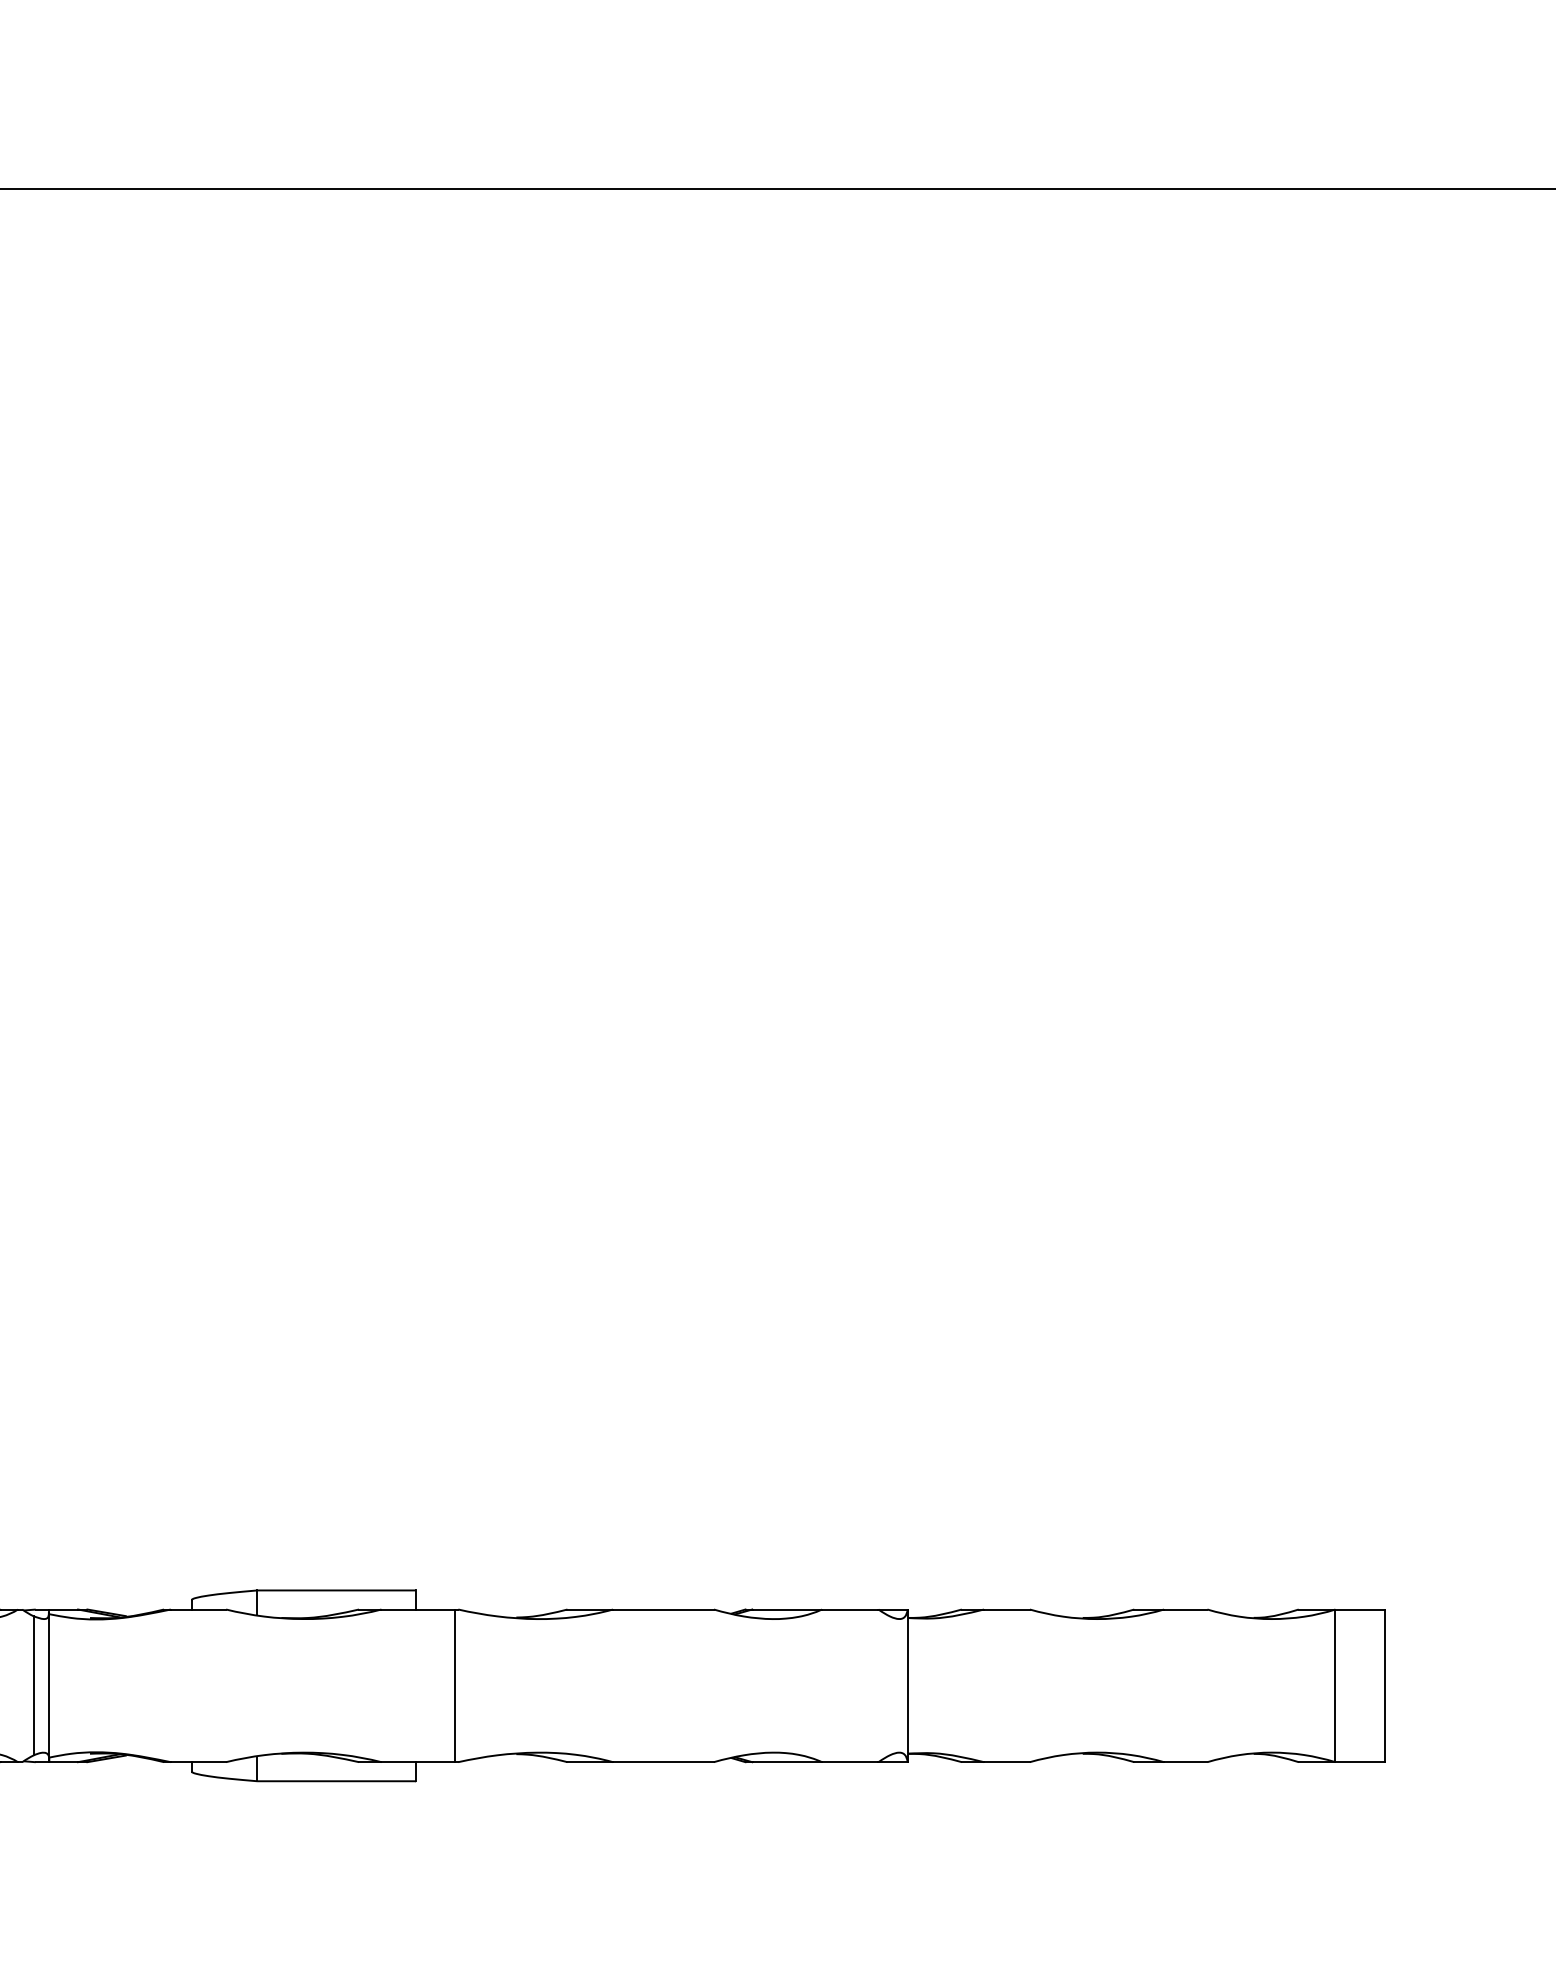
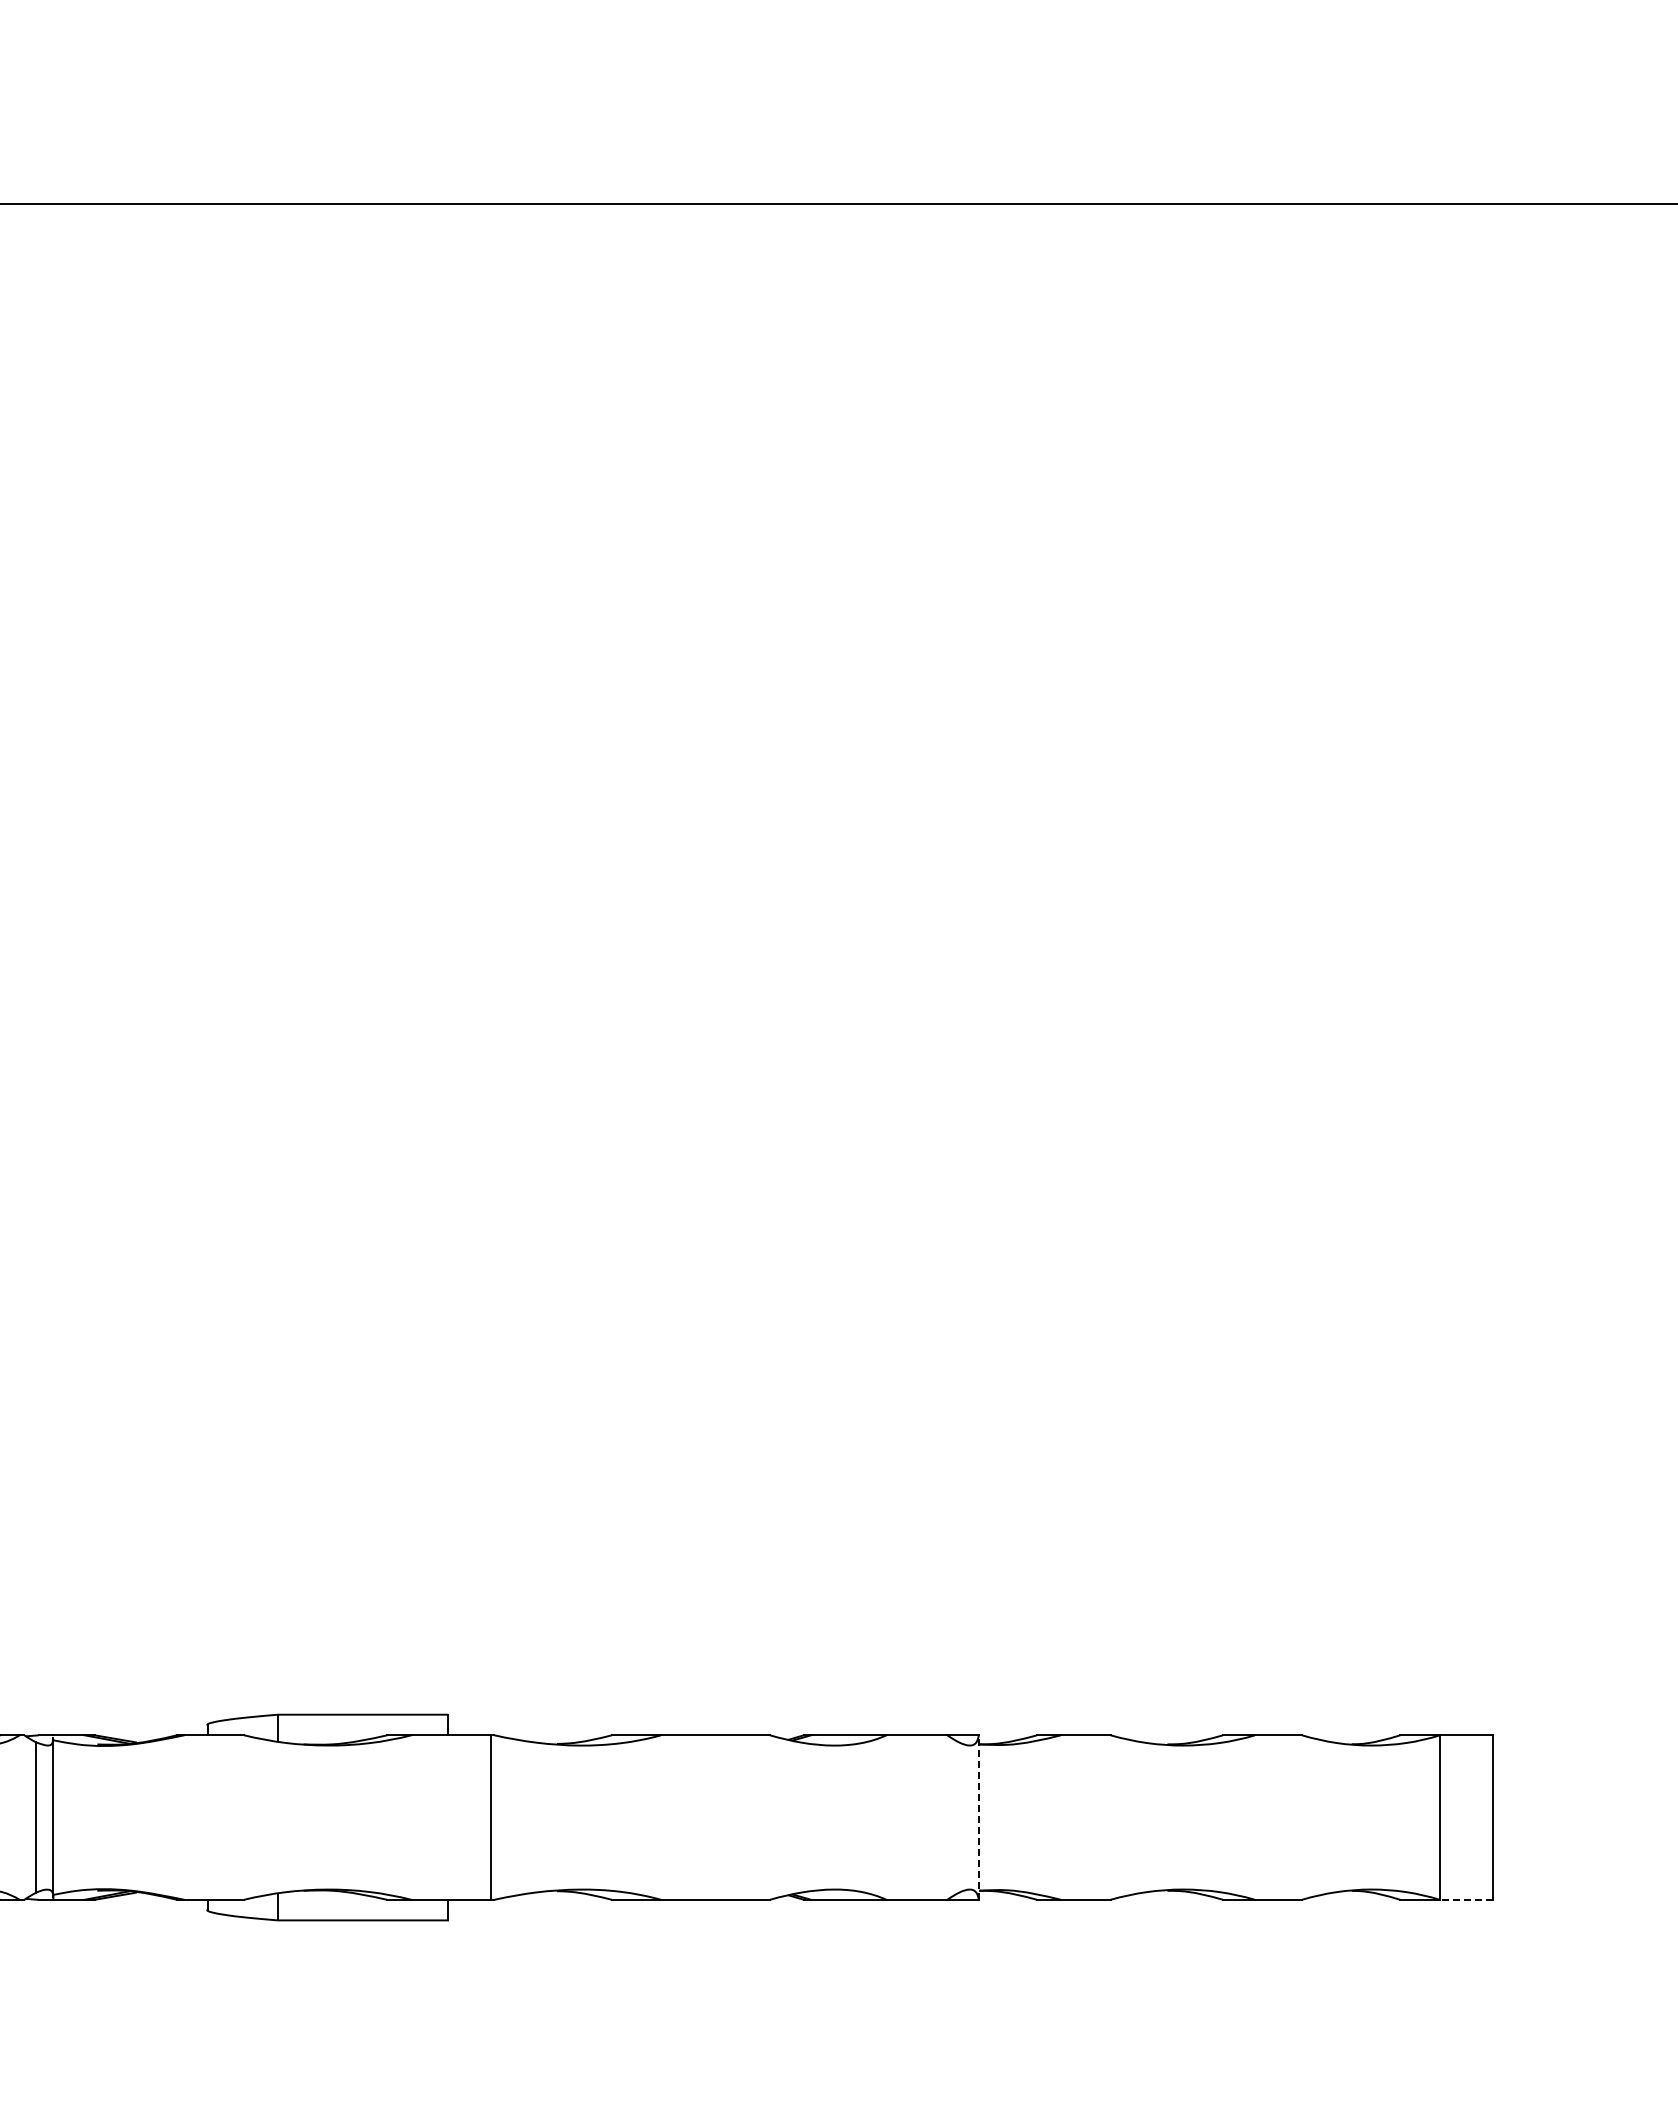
line: (908, 1685) -> (979, 1817), solid -> dashed
line: (1360, 1761) -> (1466, 1899), solid -> dashed

